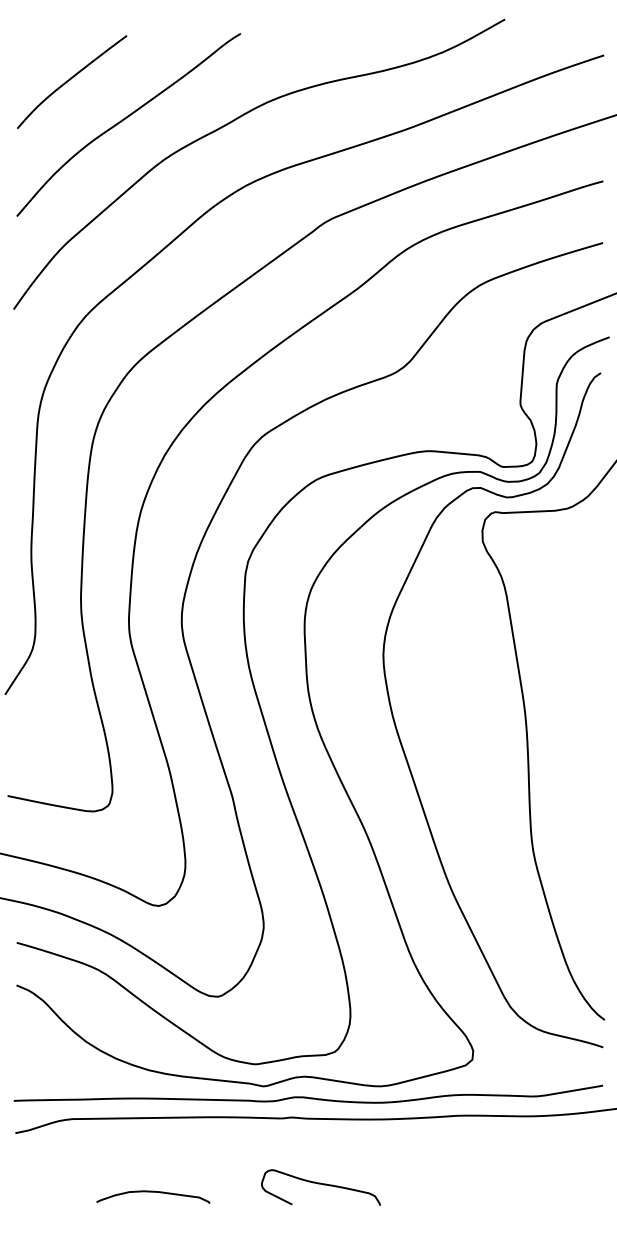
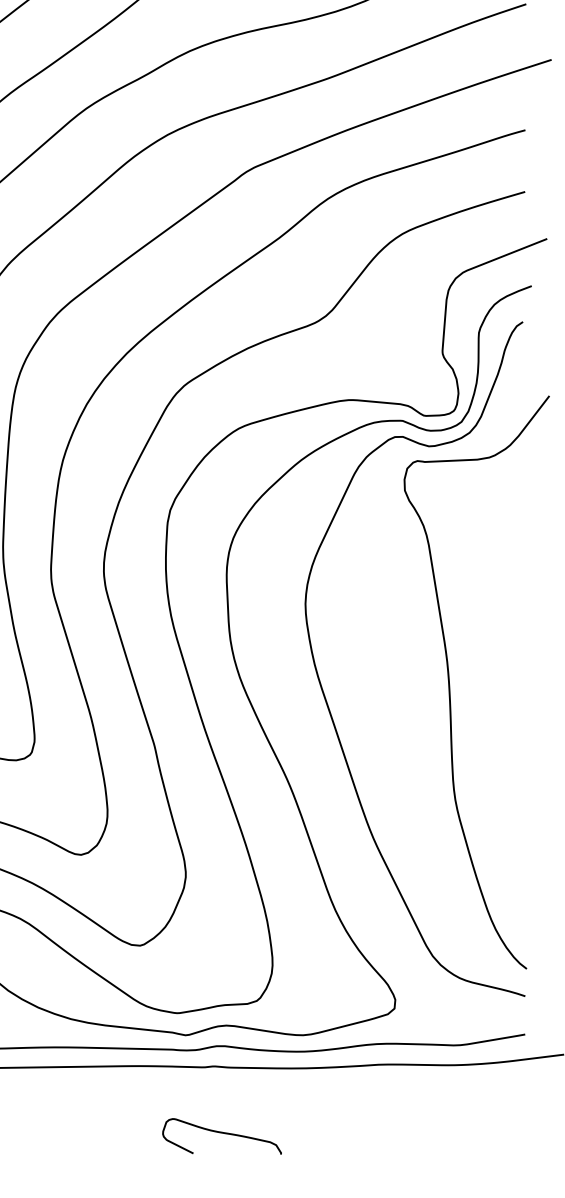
curve: (320, 1184) -> (221, 1133), moved
curve: (153, 1192) -> (75, 1141), removed

